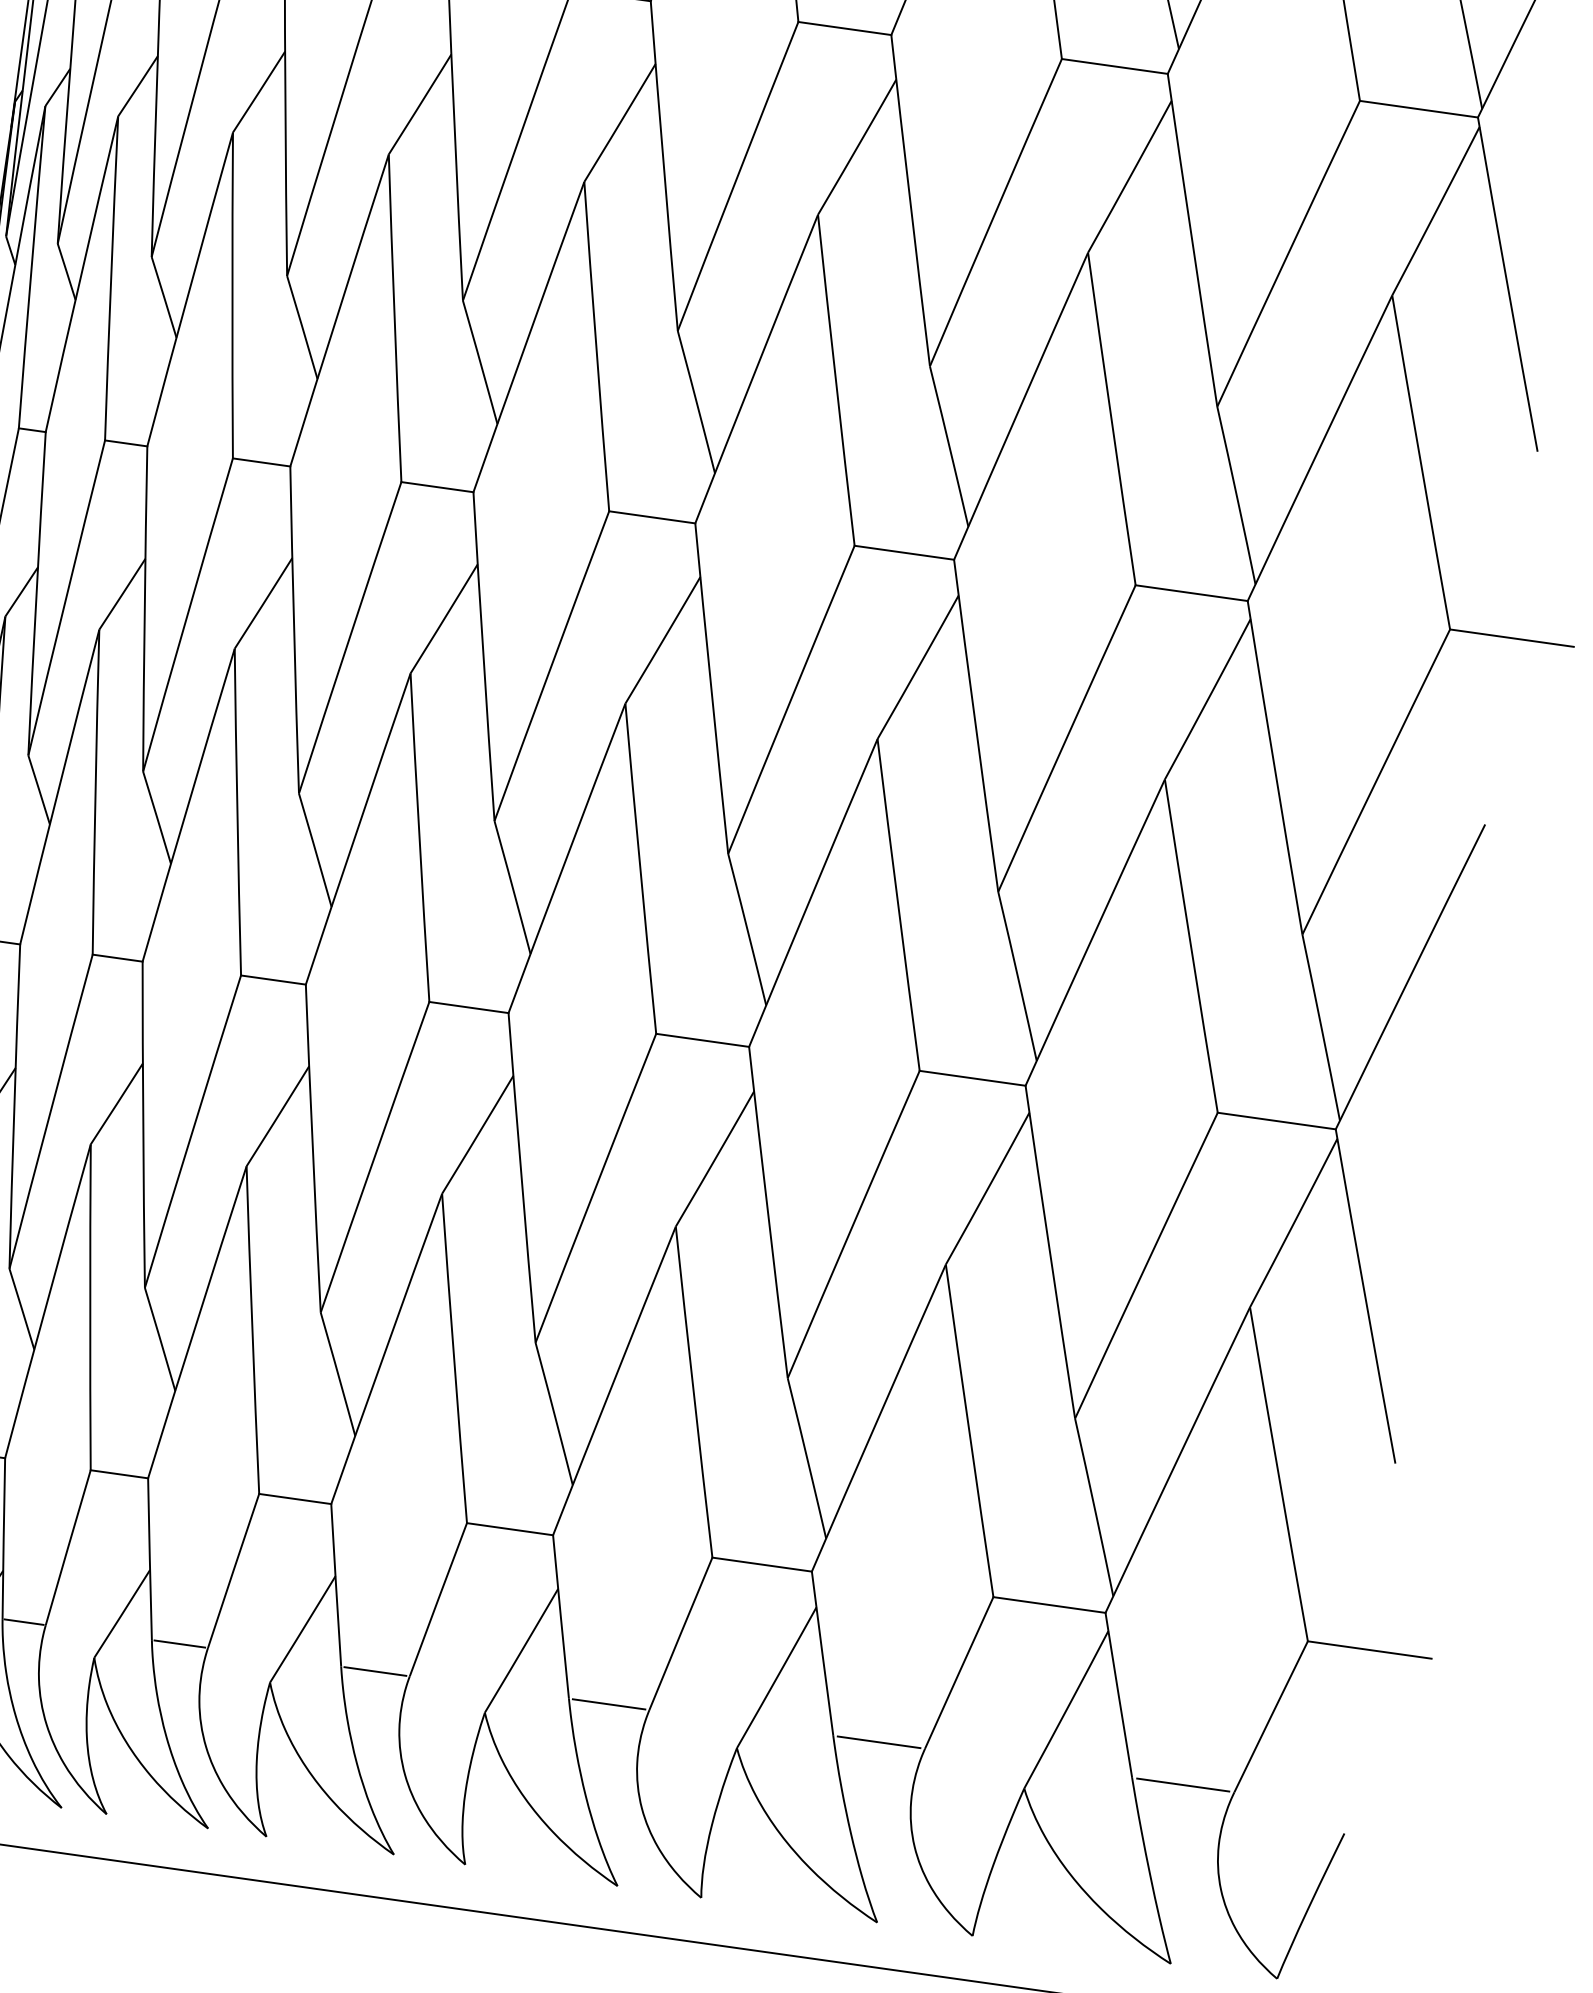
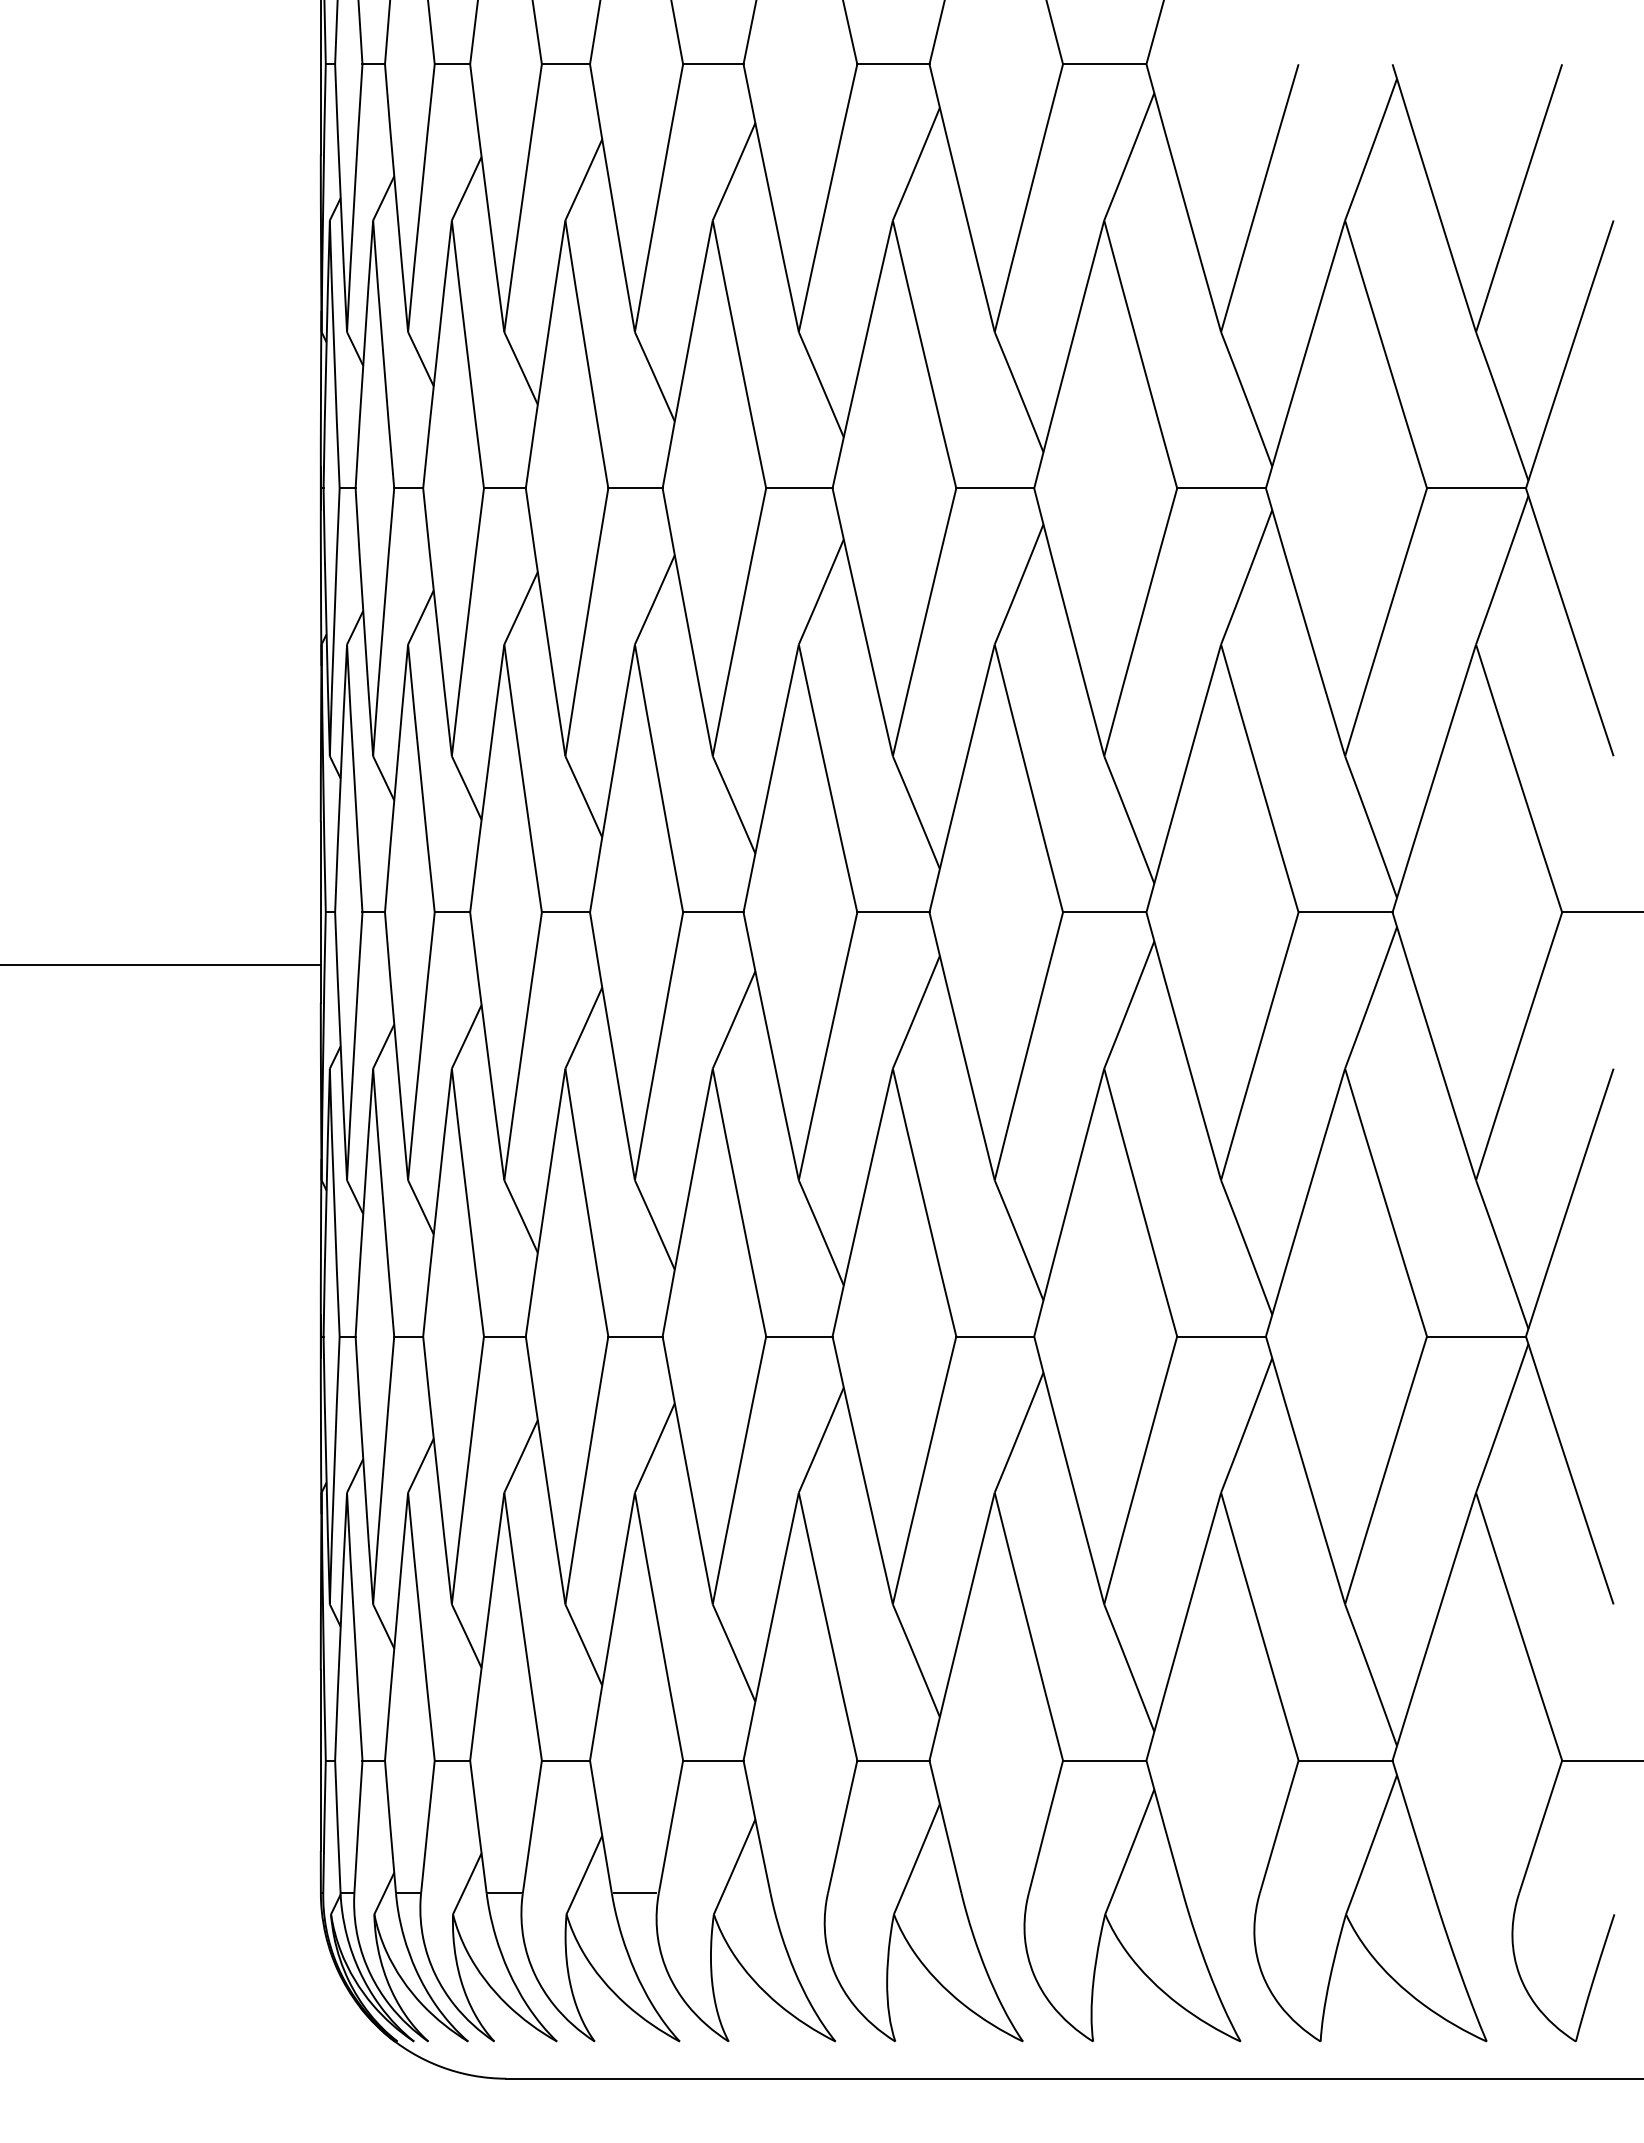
line: (375, 1671) -> (799, 1893), removed
line: (608, 1704) -> (994, 1893), removed
line: (879, 1742) -> (1221, 1893), removed
line: (1182, 1785) -> (1475, 1893), removed

